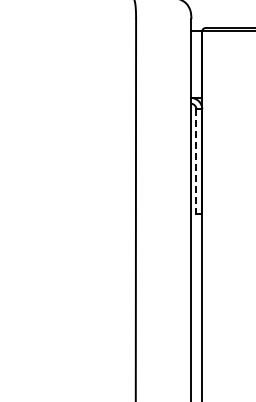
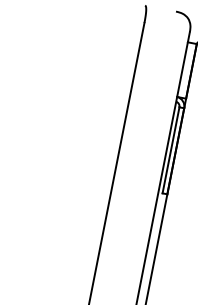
line: (196, 162) -> (170, 150), dashed -> solid

